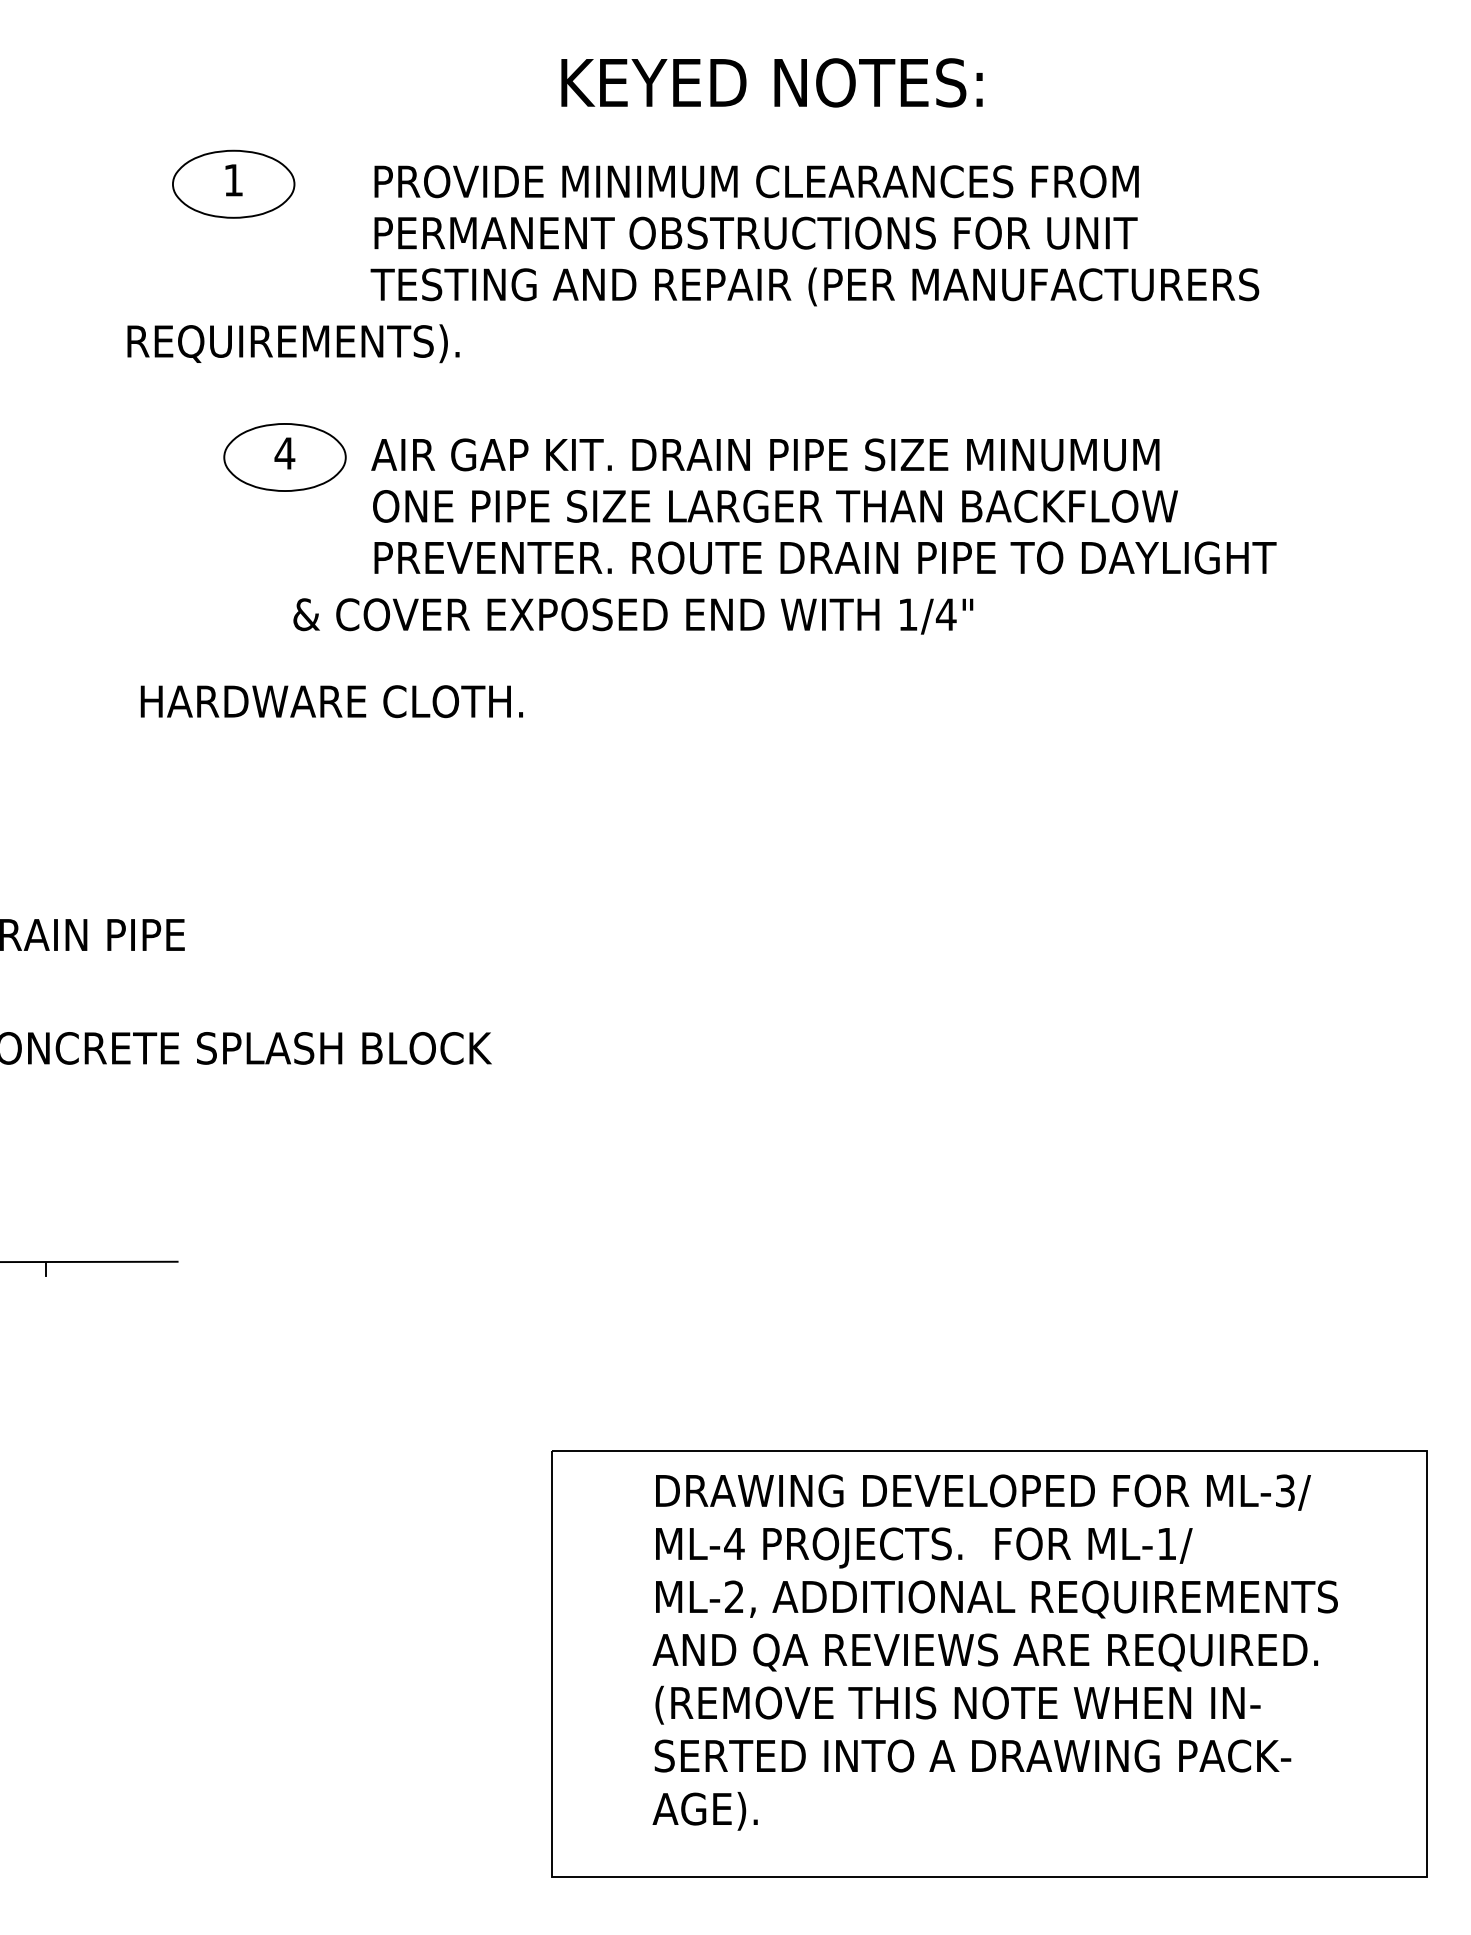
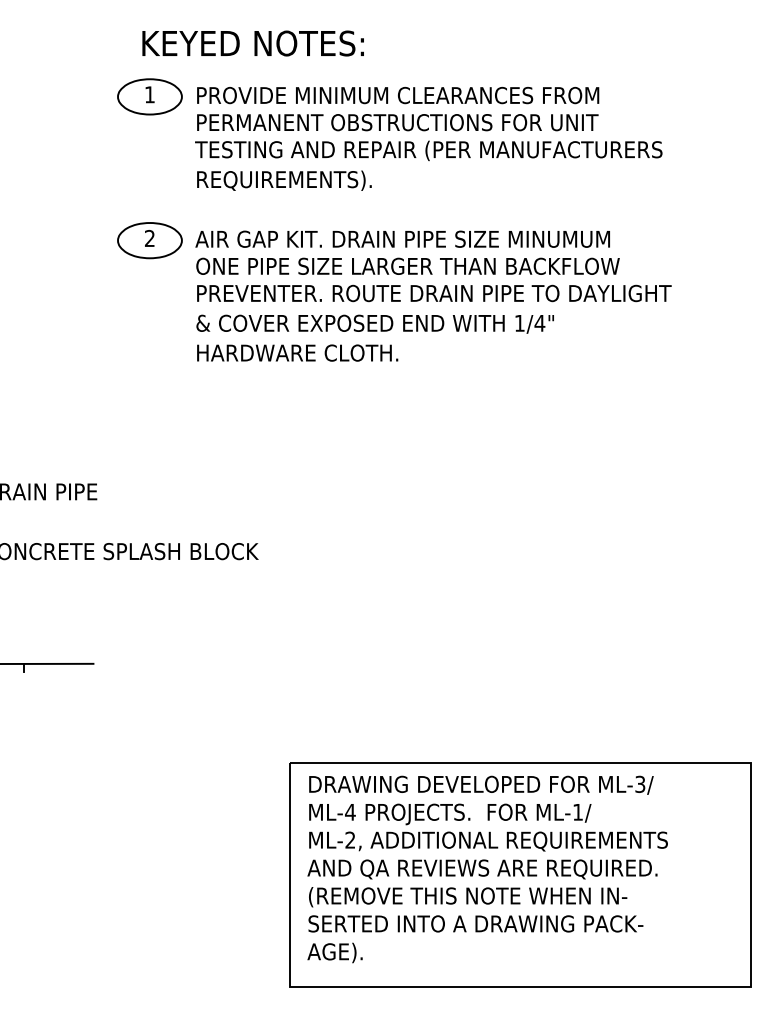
text: (770, 82) -> (252, 43), moved
part: (232, 183) -> (149, 96), moved
text: (293, 343) -> (284, 180), moved
text: (284, 451) -> (149, 237), 4 -> 2
text: (631, 614) -> (374, 323), moved
text: (331, 700) -> (297, 352), moved
text: (994, 1652) -> (487, 869), moved

